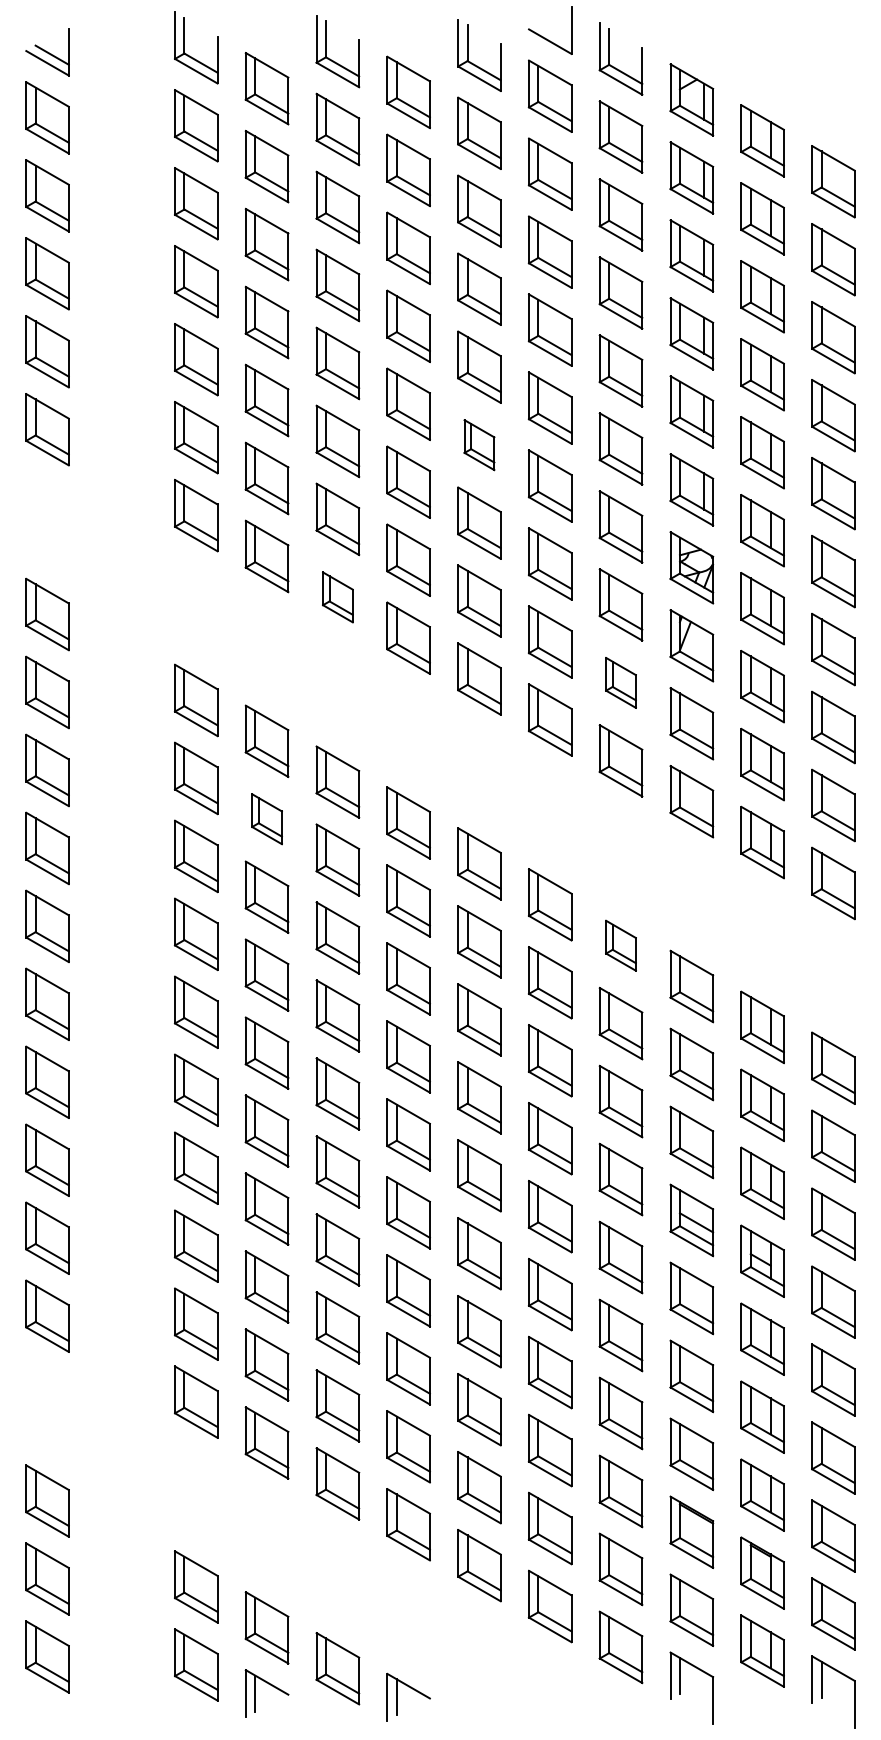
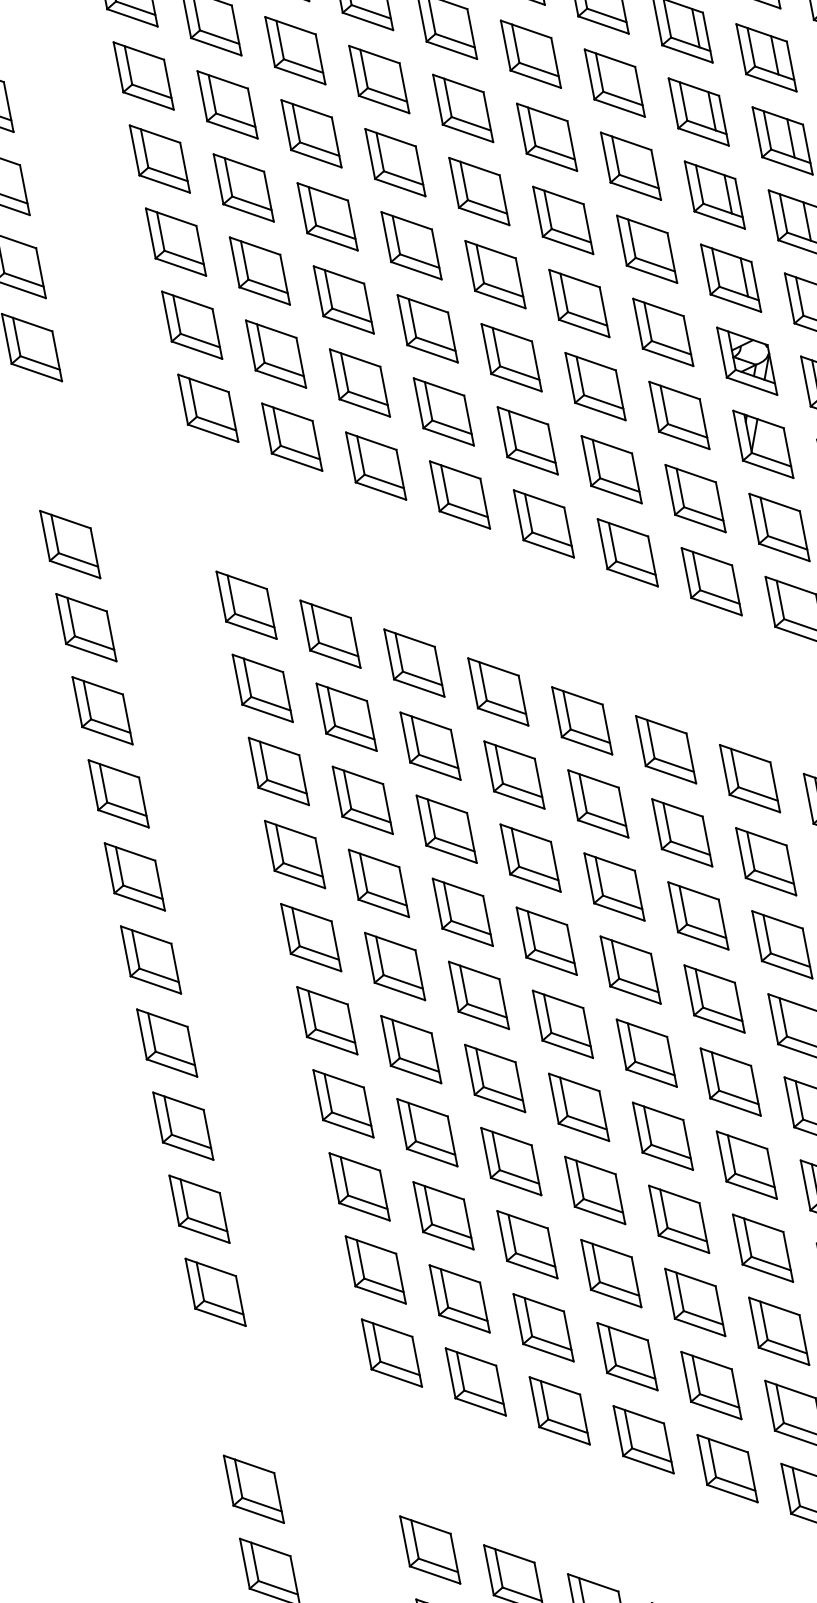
part: (479, 444) -> (495, 273), size x1.43
part: (337, 597) -> (375, 466), size x1.43
part: (620, 682) -> (694, 498), size x1.43
part: (266, 818) -> (345, 716), size x1.43
part: (620, 945) -> (749, 778), size x1.43

